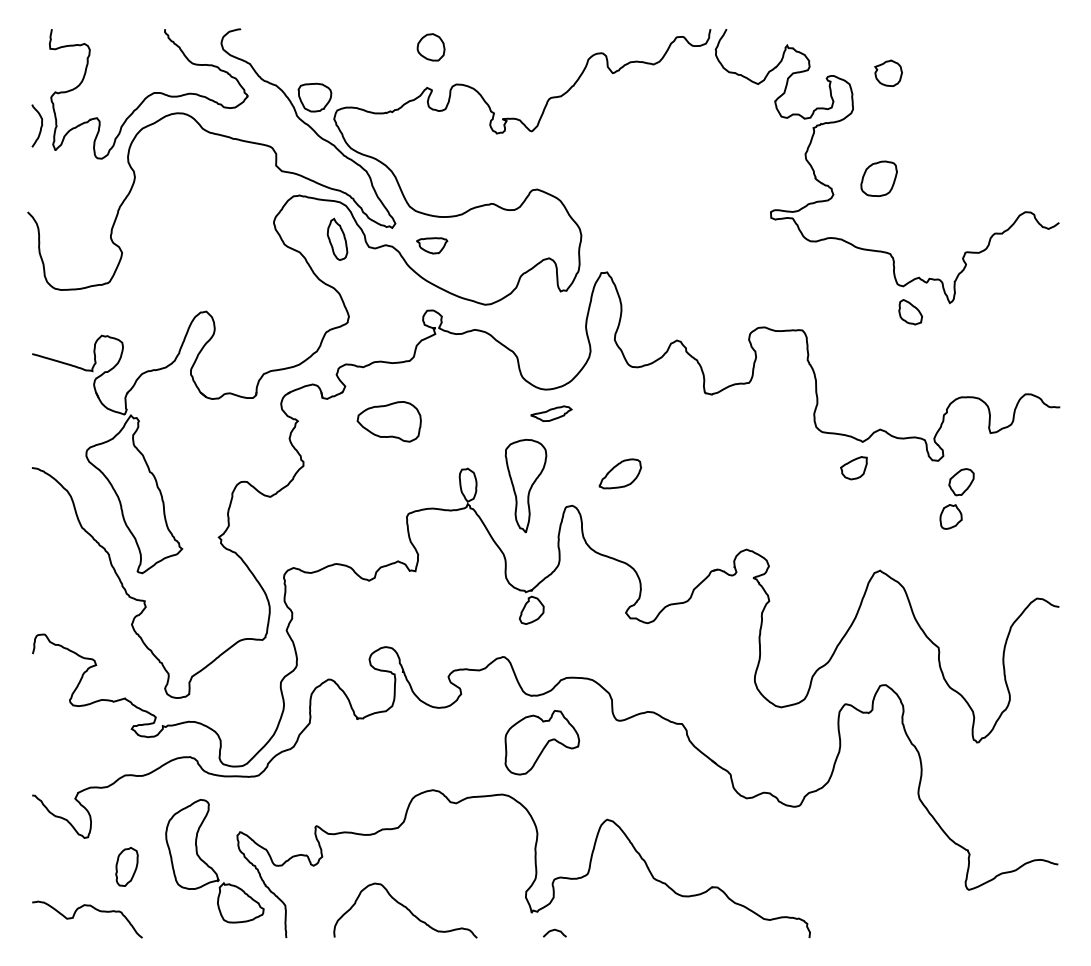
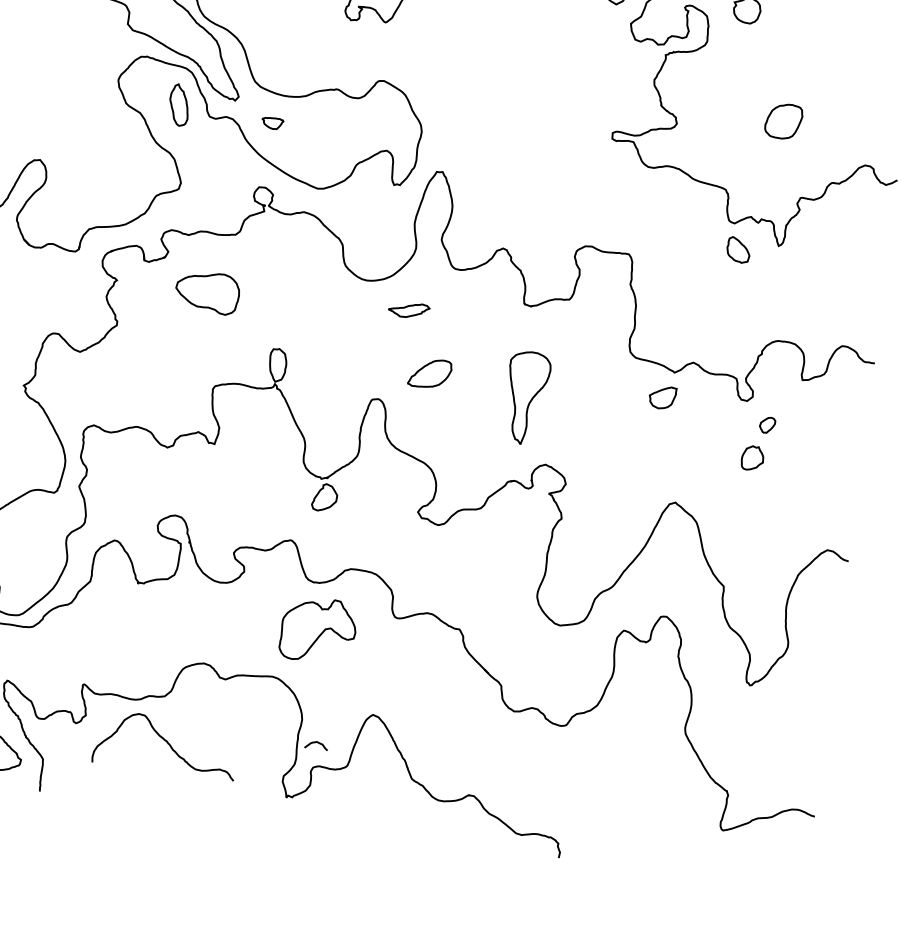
part: (878, 178) -> (783, 120), moved
part: (432, 245) -> (272, 123), size x0.7
part: (551, 413) -> (409, 309), moved
part: (961, 482) -> (767, 425), size x0.6
part: (525, 486) -> (525, 398), moved
curve: (406, 909) -> (167, 743), moved
curve: (553, 931) -> (315, 743), moved

